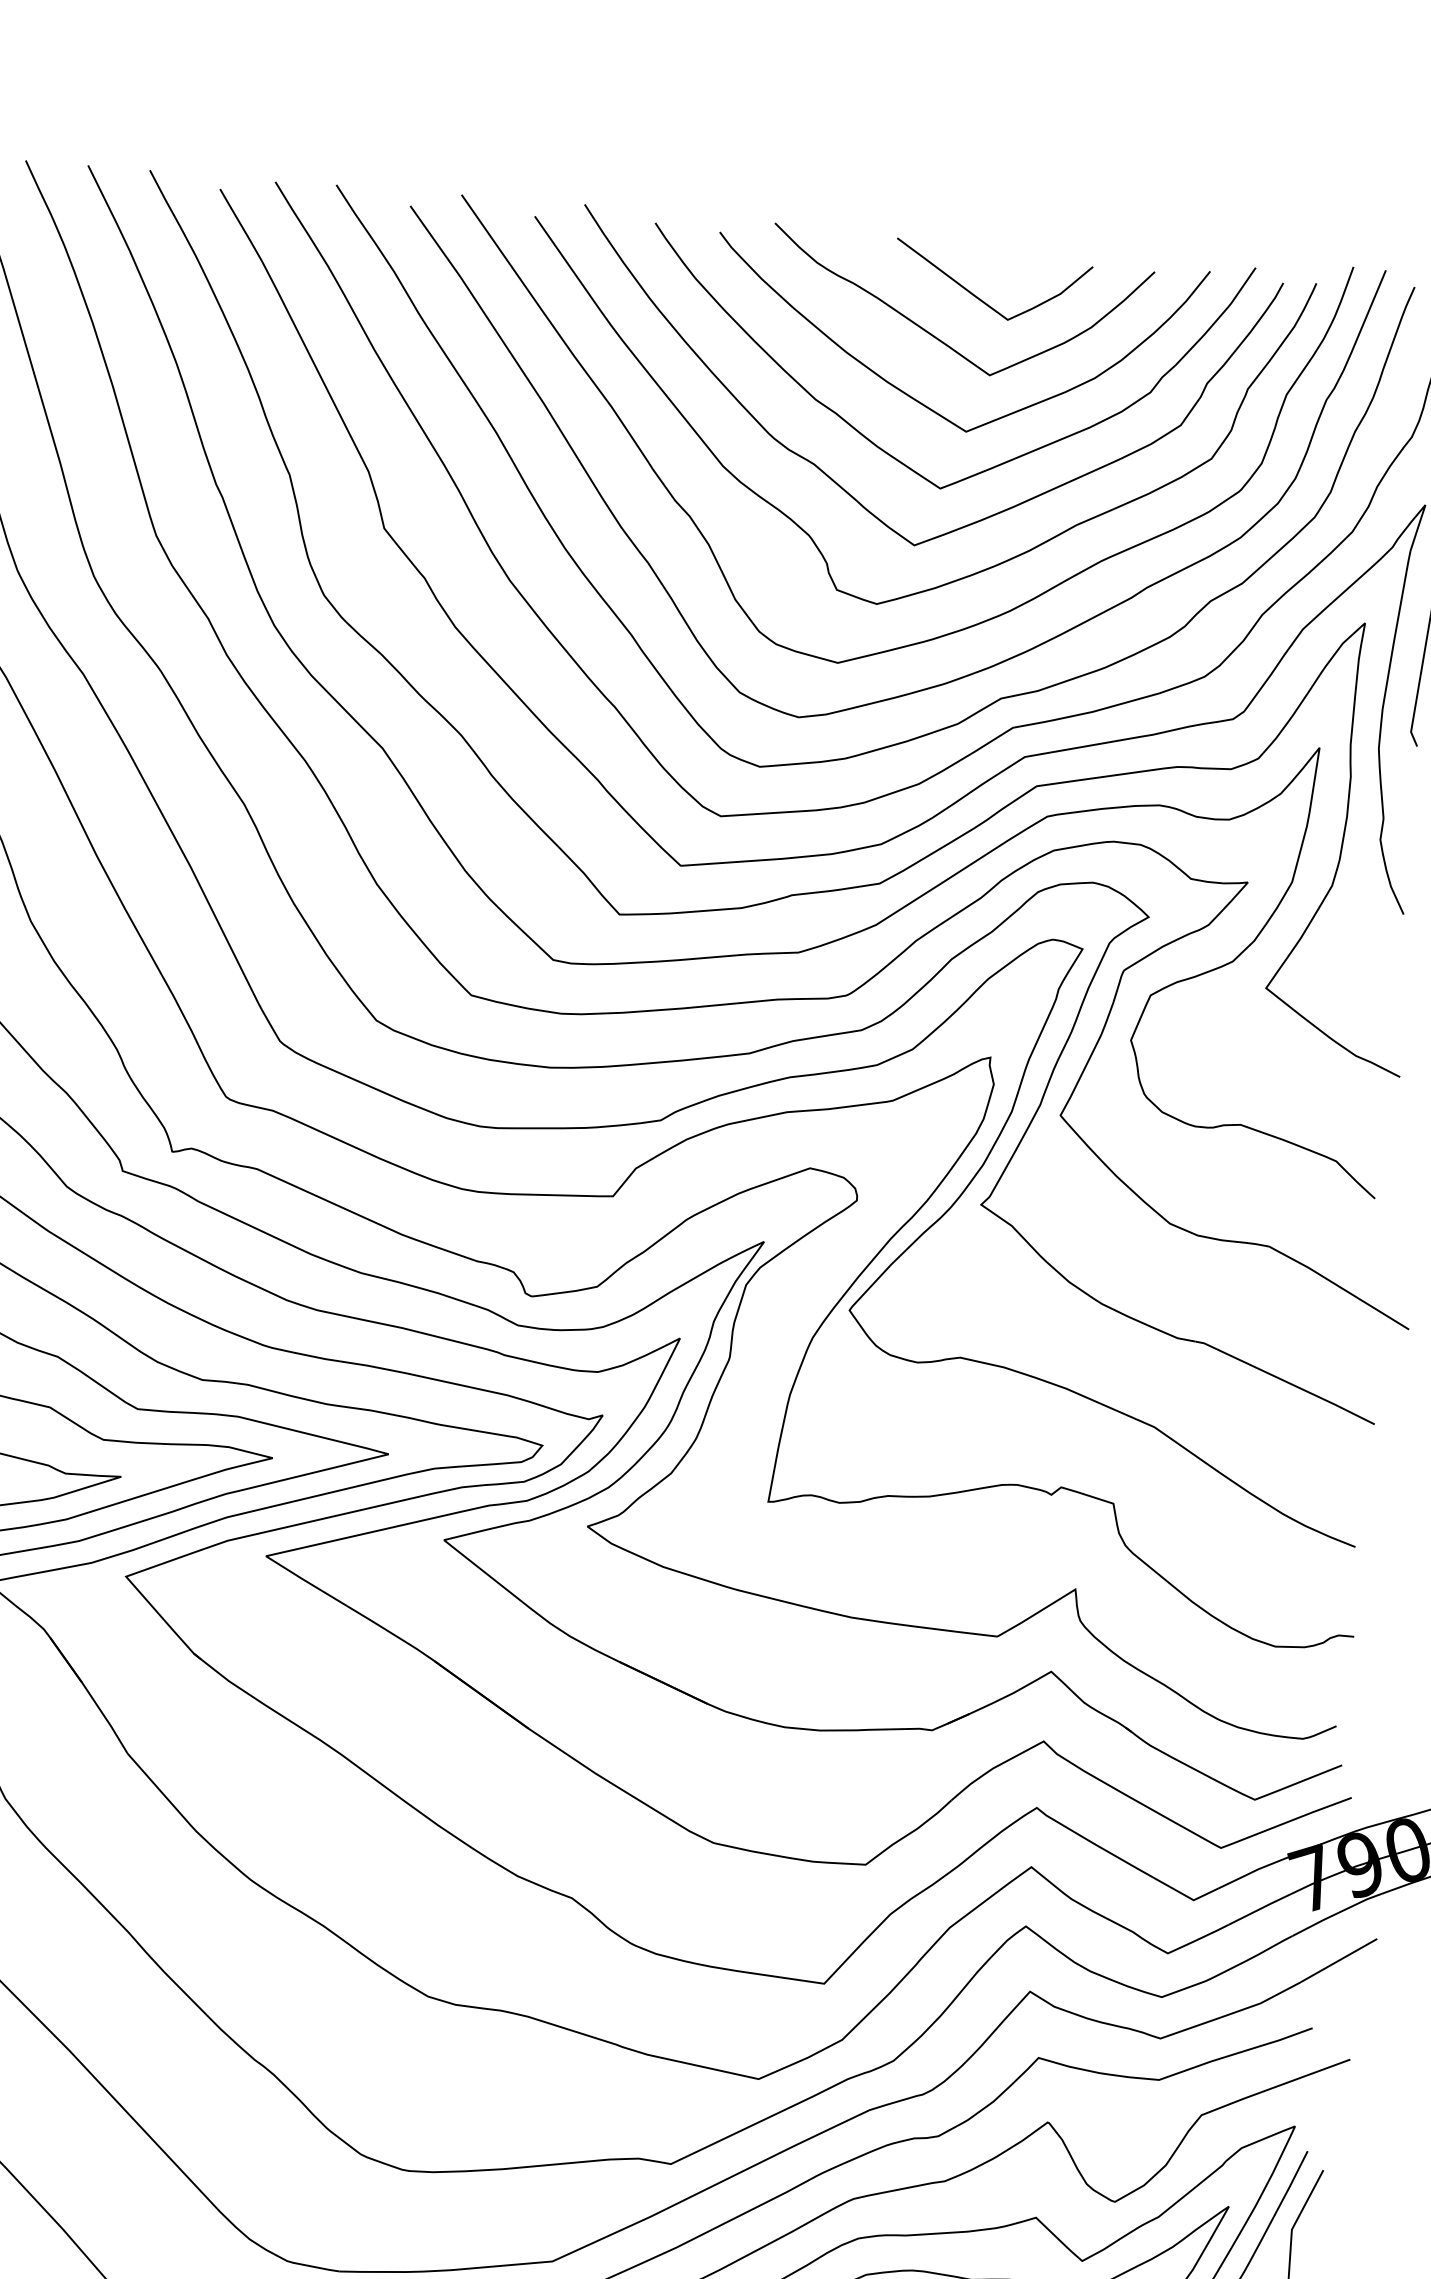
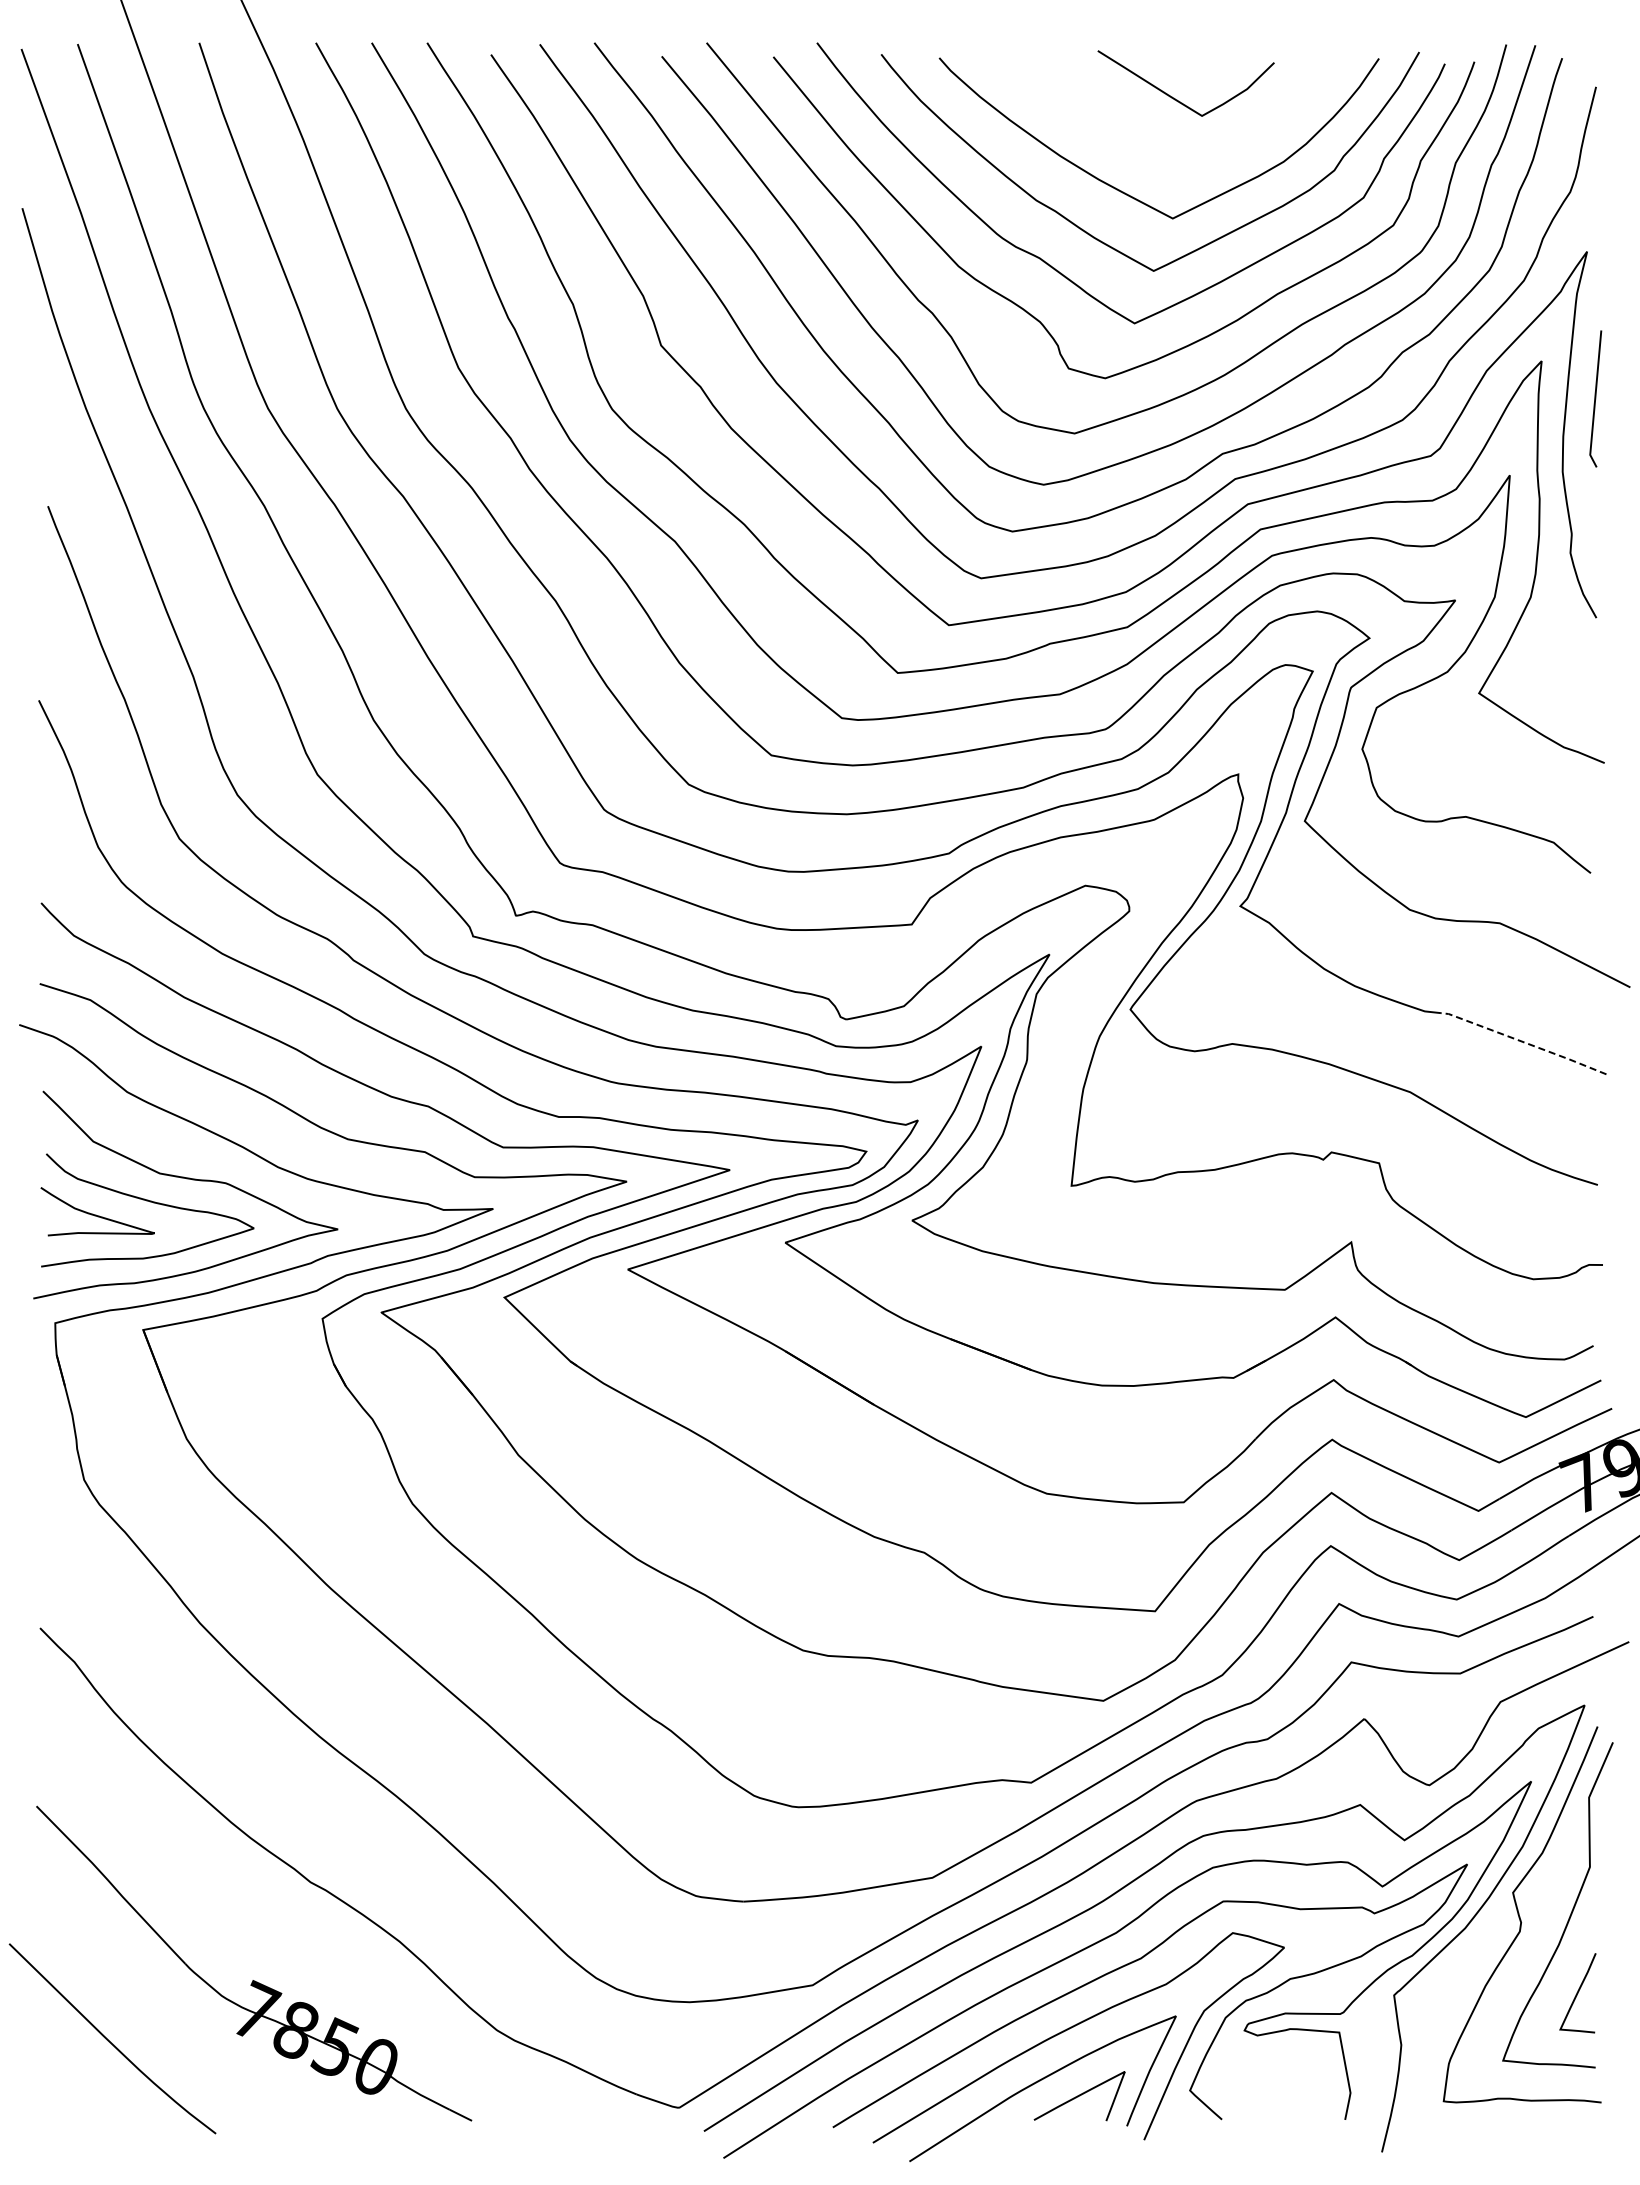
curve: (939, 338) -> (1142, 137), removed
line: (1286, 1381) -> (1524, 1042), solid -> dashed

